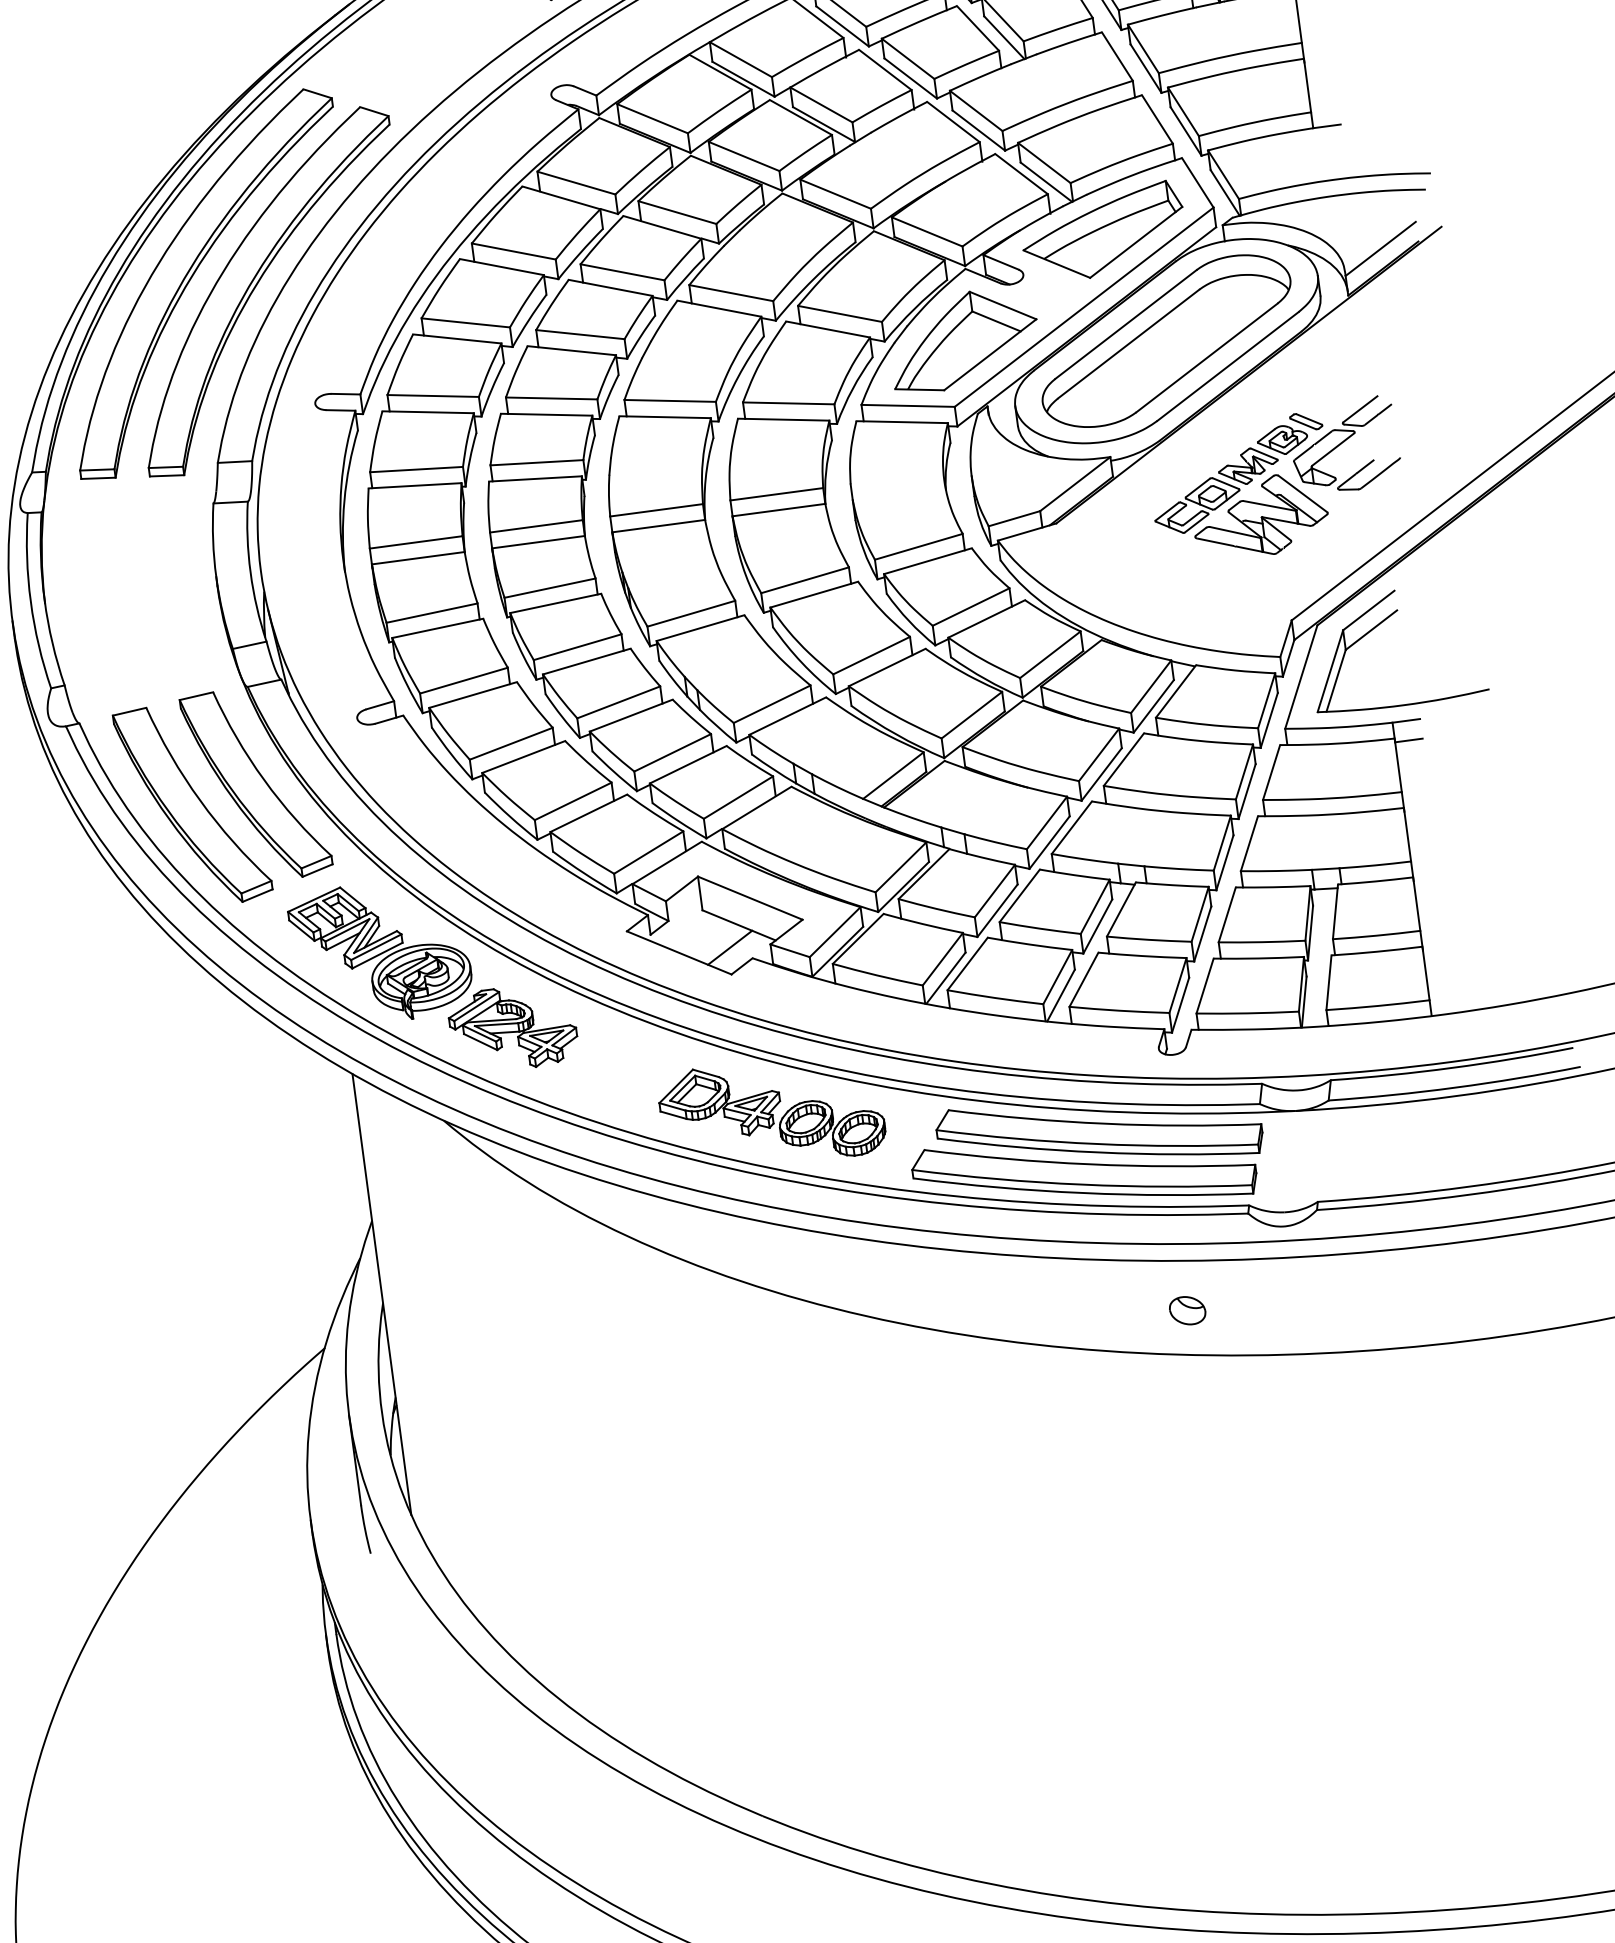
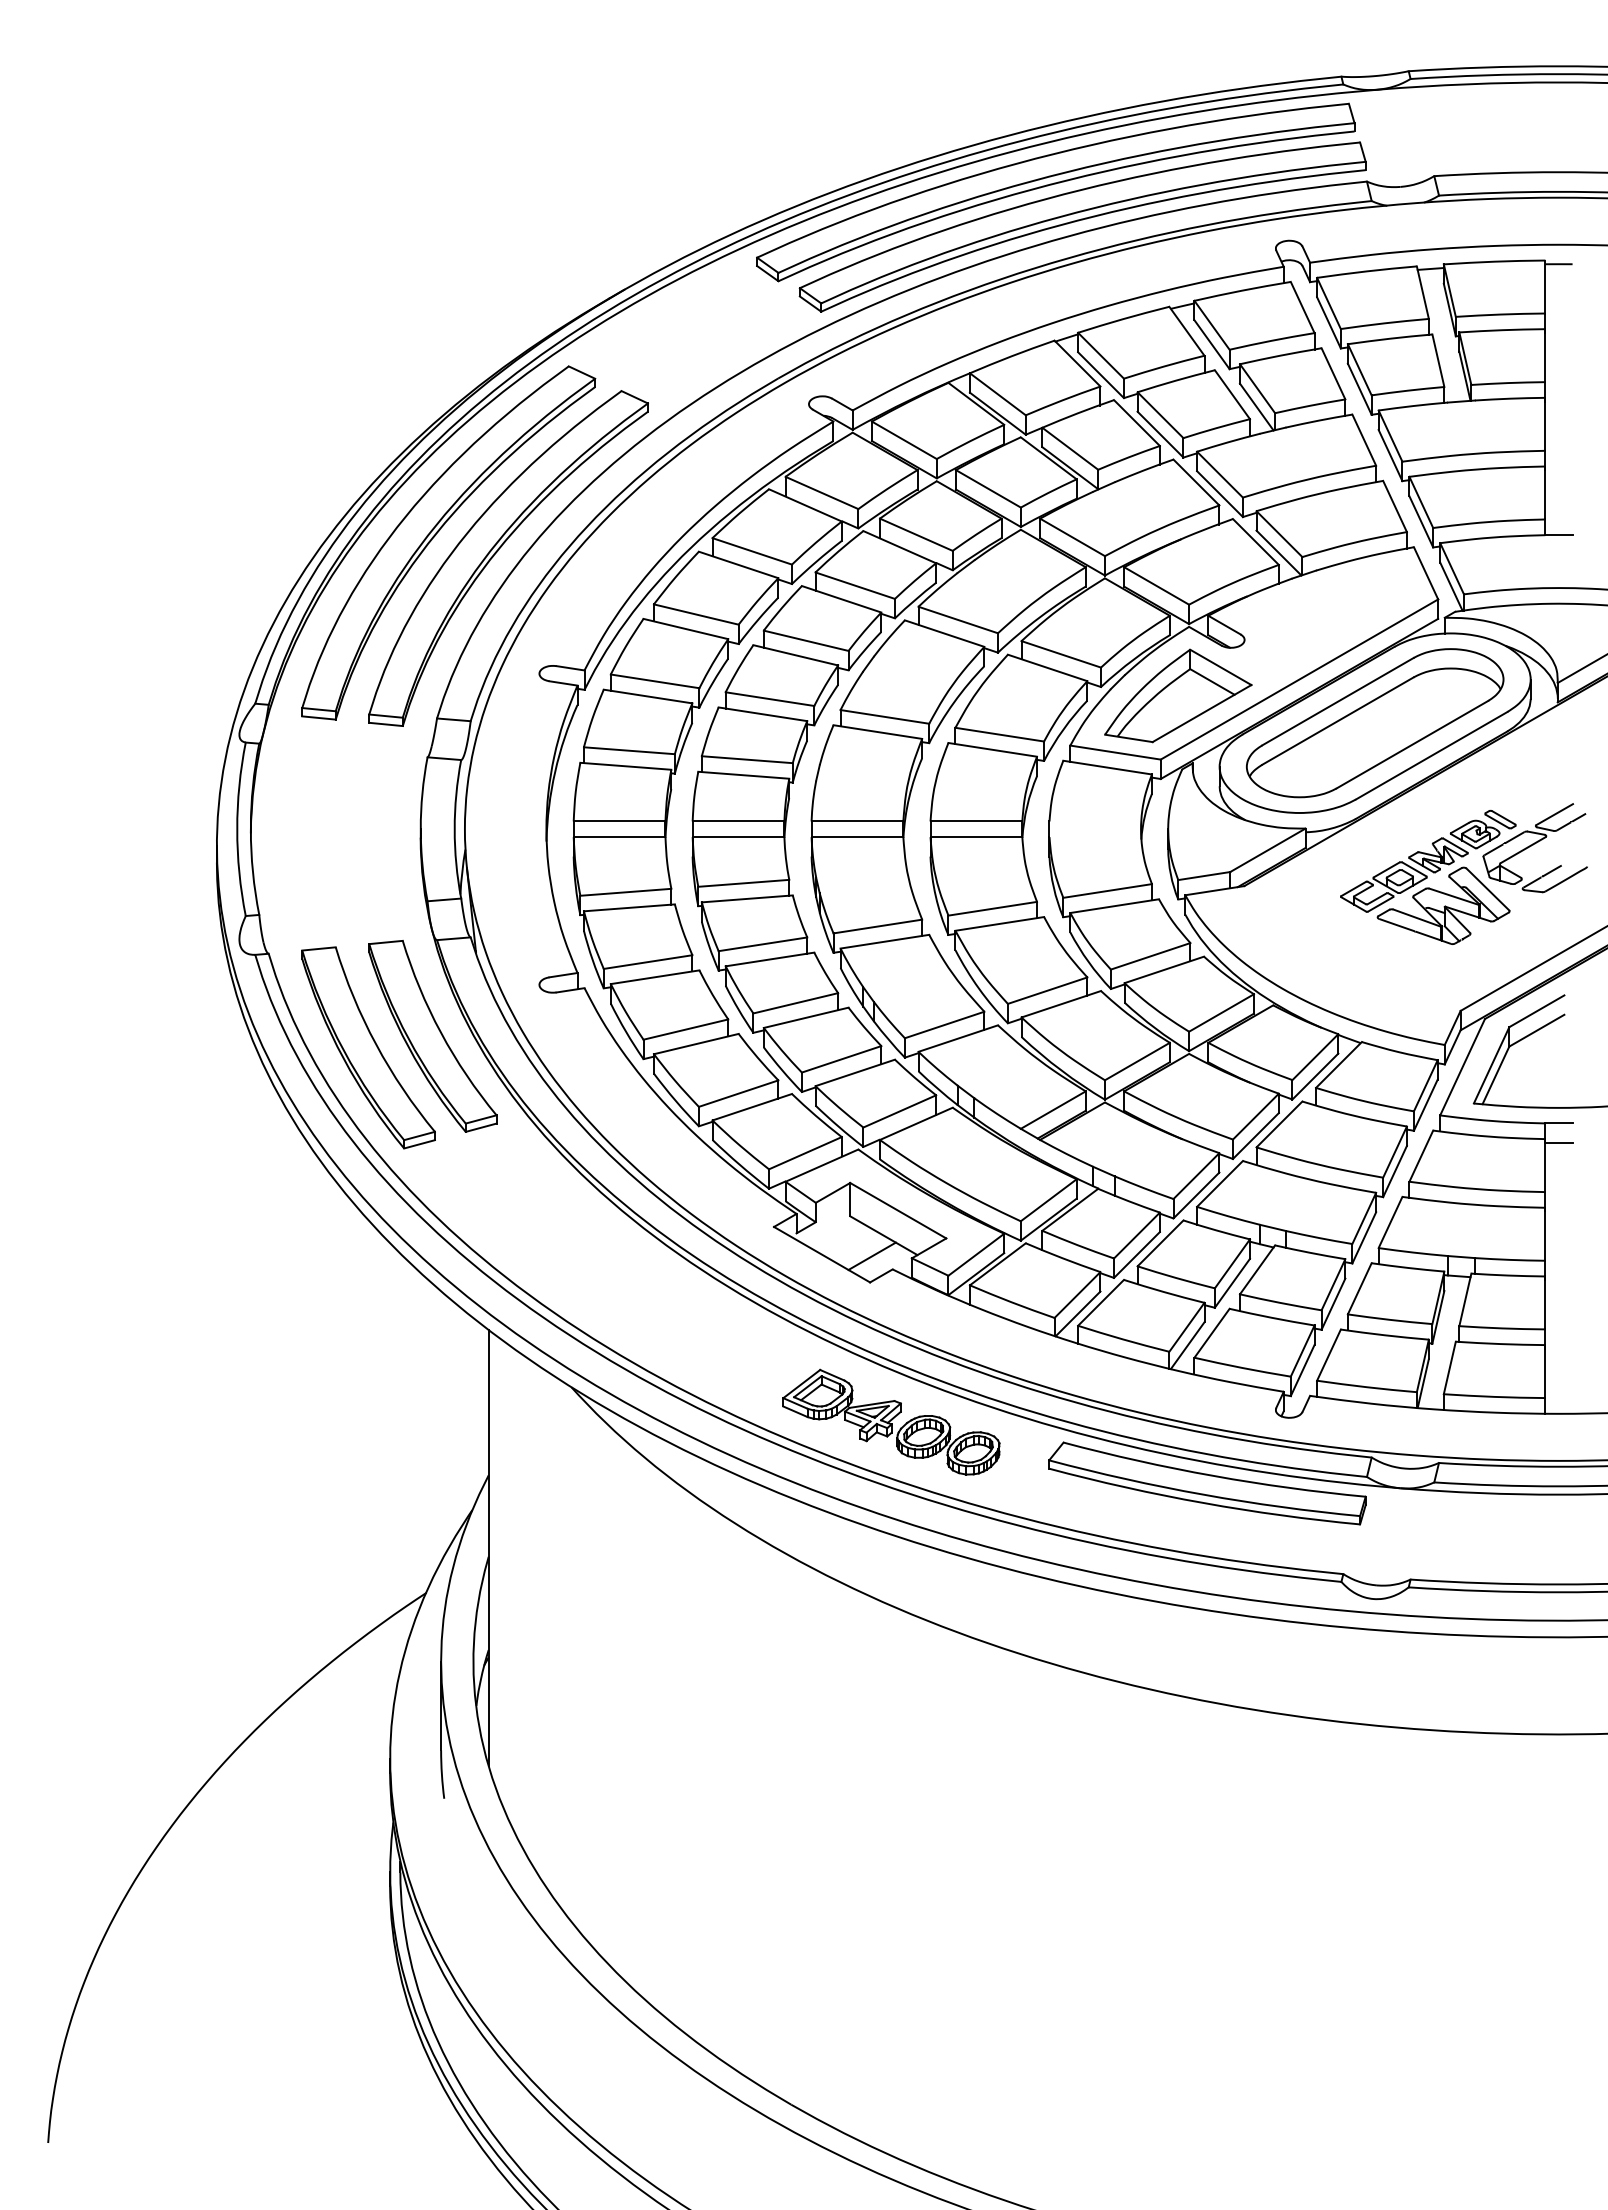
part: (1103, 232) -> (1327, 609), removed
part: (433, 978) -> (579, 1247), removed
part: (1084, 1172) -> (1187, 1520), removed
part: (1187, 1310) -> (1269, 1668), removed

